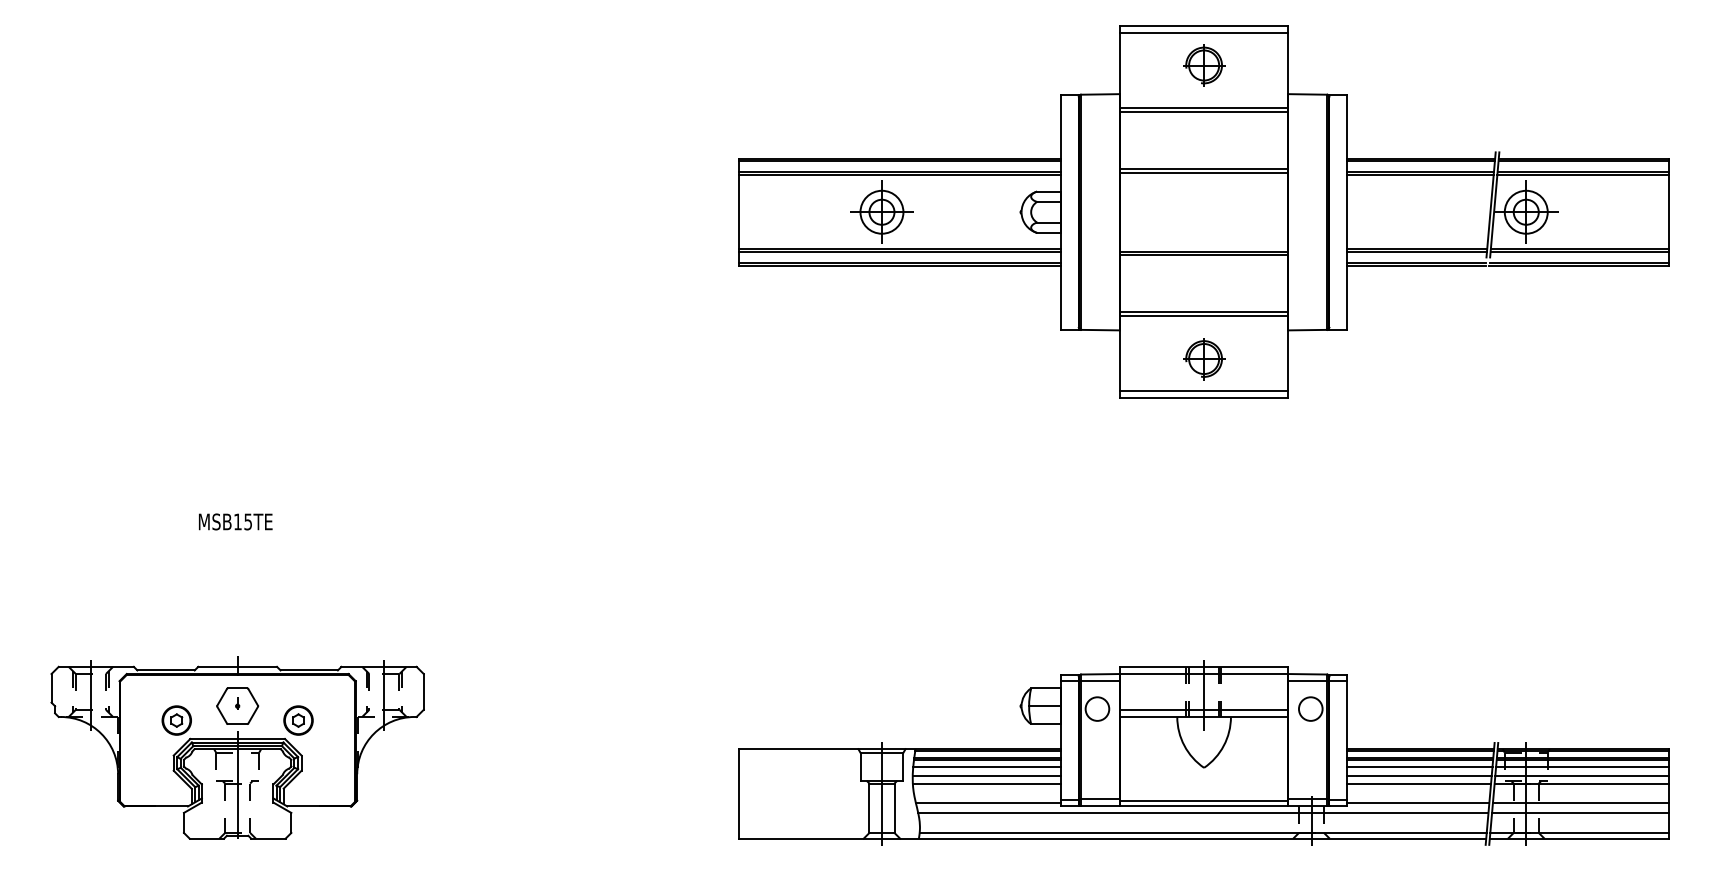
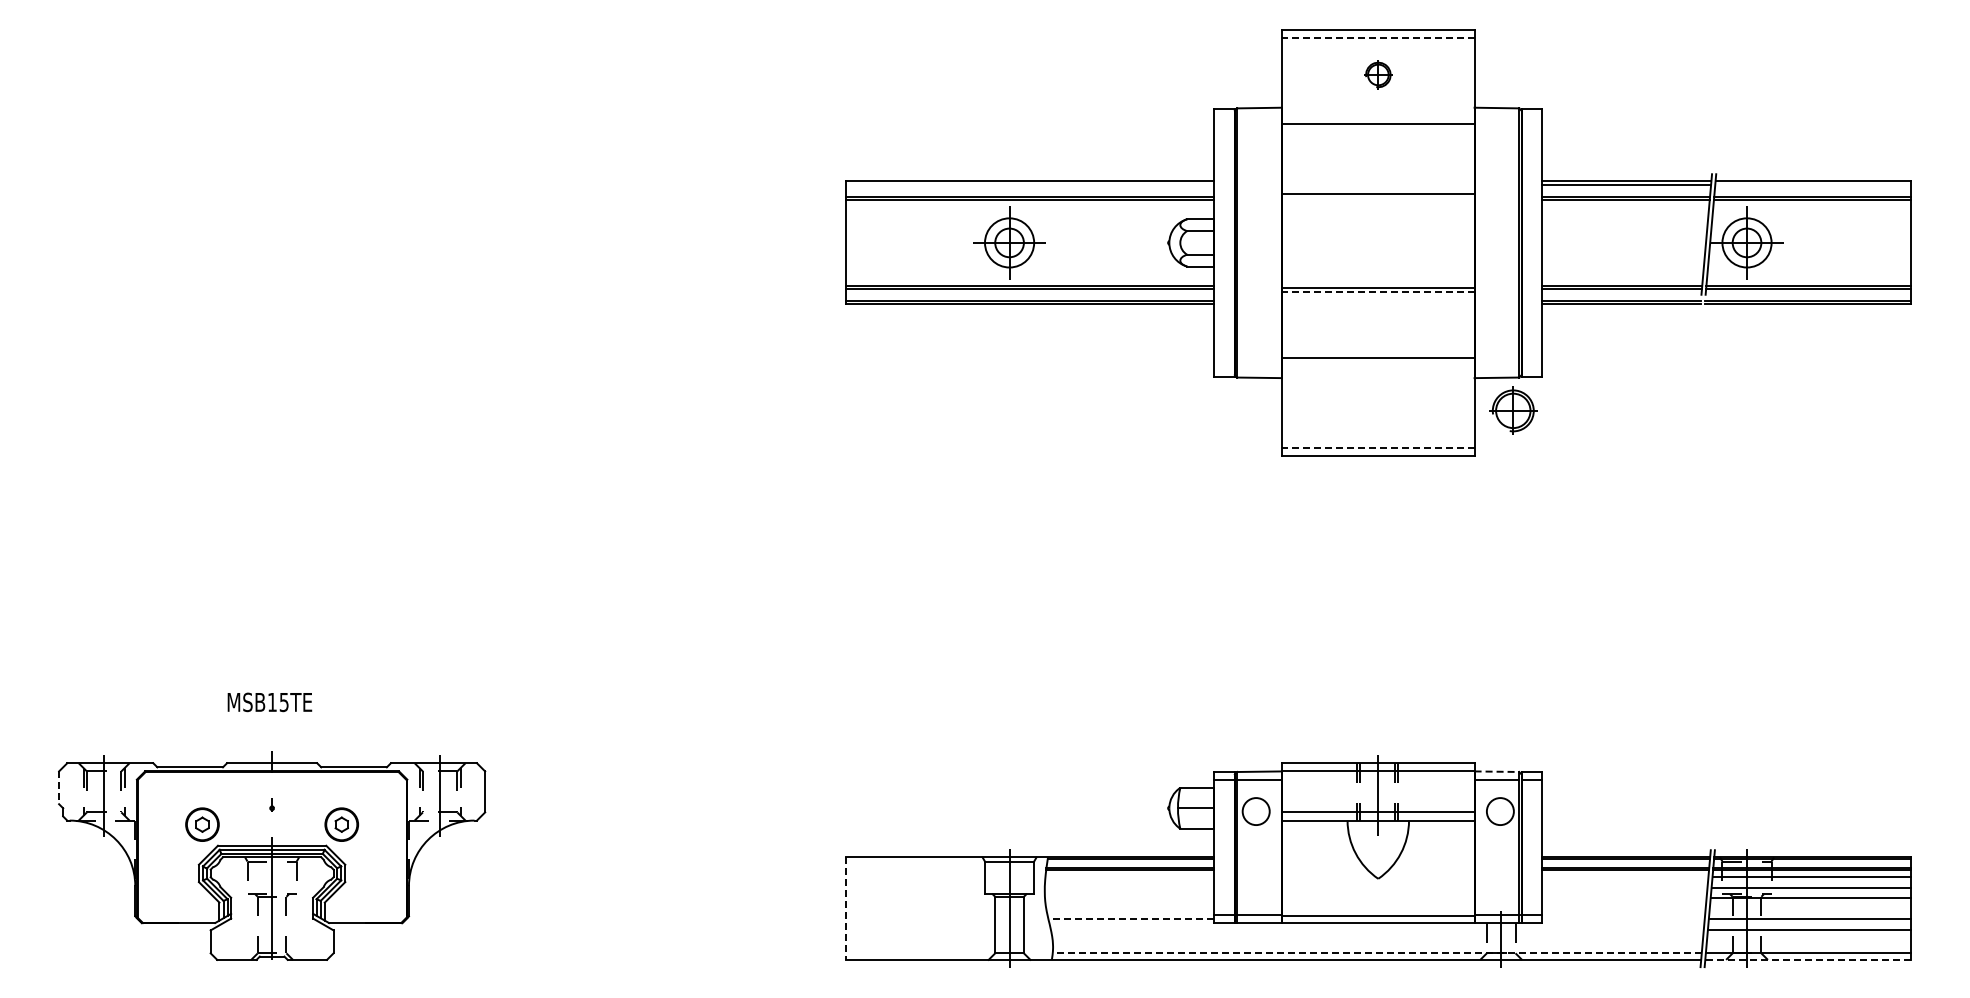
line: (1203, 33) -> (1377, 38), solid -> dashed
part: (1204, 65) -> (1378, 74), size x0.6
line: (1204, 112) -> (1378, 128), removed
line: (899, 161) -> (1029, 184), removed
line: (1583, 161) -> (1812, 184), removed
line: (1204, 172) -> (1378, 197), removed
line: (1203, 255) -> (1377, 292), solid -> dashed
line: (1204, 315) -> (1378, 361), removed
part: (1204, 358) -> (1513, 410), moved
line: (1203, 391) -> (1377, 447), solid -> dashed
text: (235, 522) -> (269, 702), moved
line: (1308, 674) -> (1497, 771), solid -> dashed
line: (51, 688) -> (59, 788), solid -> dashed
part: (237, 706) -> (271, 808), removed
line: (986, 766) -> (1129, 877), removed
line: (1420, 766) -> (1625, 877), removed
line: (986, 775) -> (1129, 887), removed
line: (1419, 775) -> (1624, 887), removed
line: (986, 784) -> (1129, 897), removed
line: (1419, 784) -> (1624, 897), removed
line: (738, 794) -> (845, 909), solid -> dashed
line: (987, 802) -> (1130, 918), solid -> dashed
line: (1418, 802) -> (1623, 918), removed
line: (1203, 813) -> (1377, 930), removed
line: (1202, 833) -> (1376, 953), solid -> dashed
line: (1579, 838) -> (1808, 959), solid -> dashed

